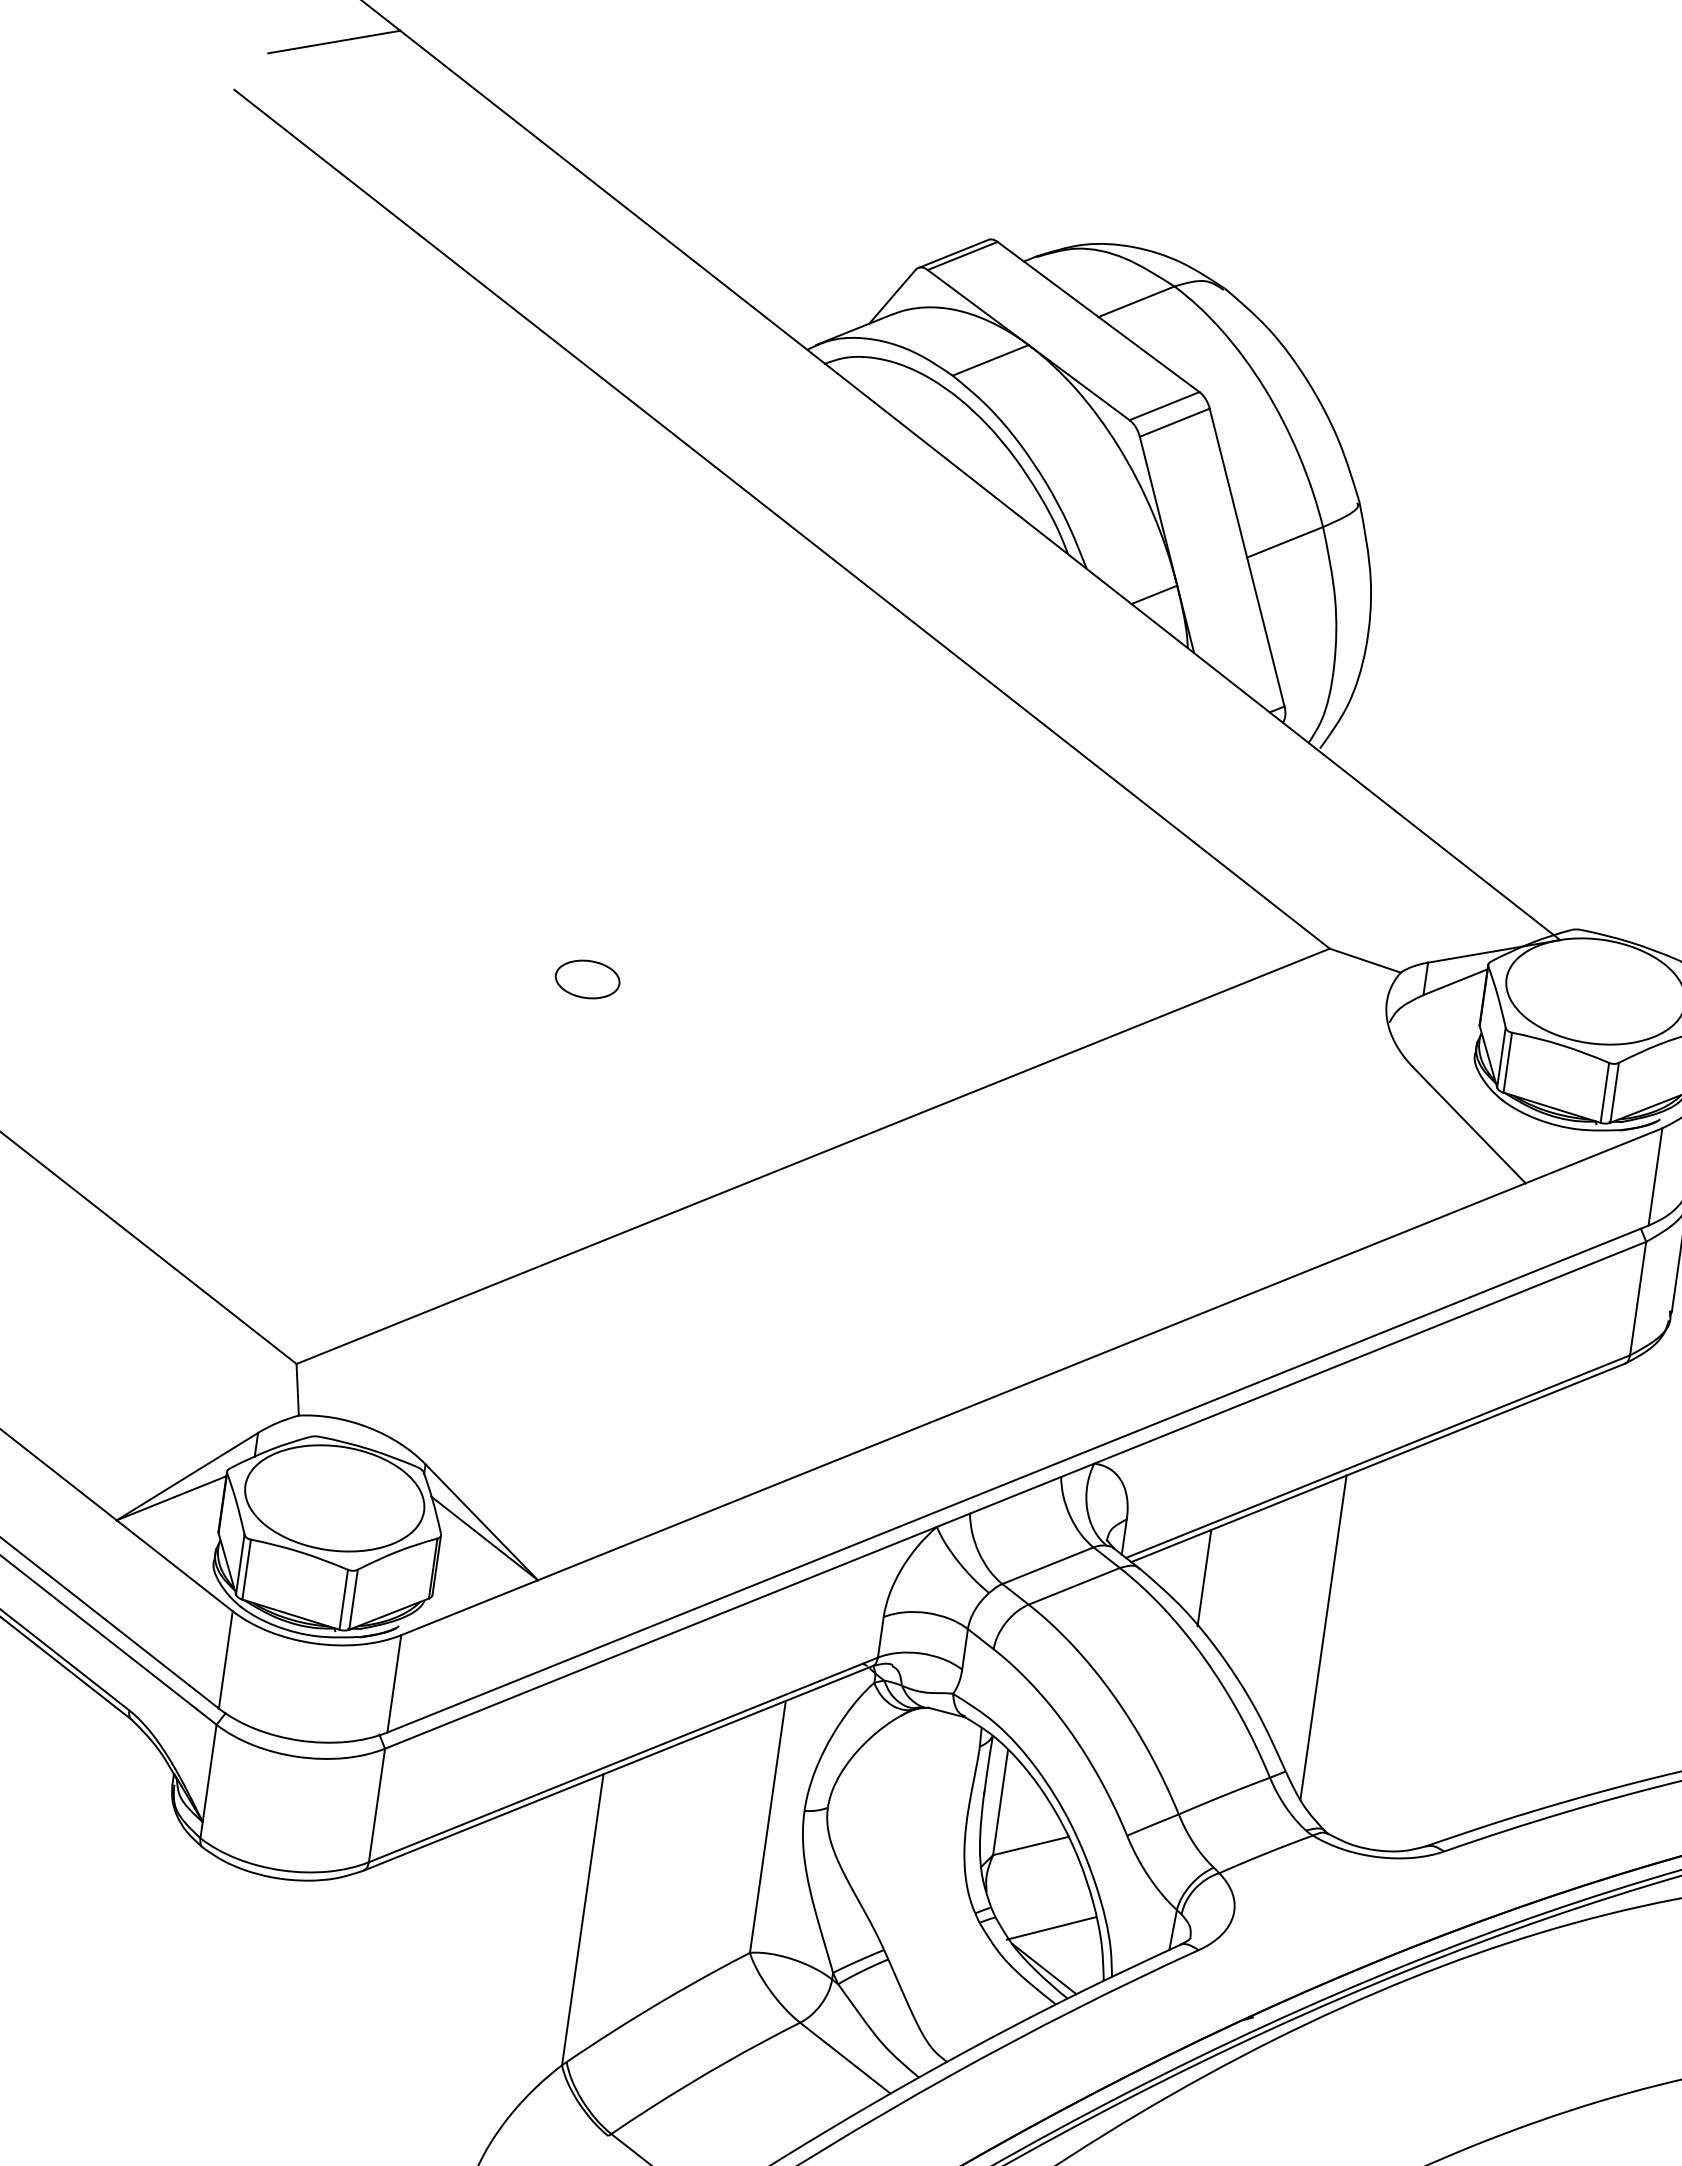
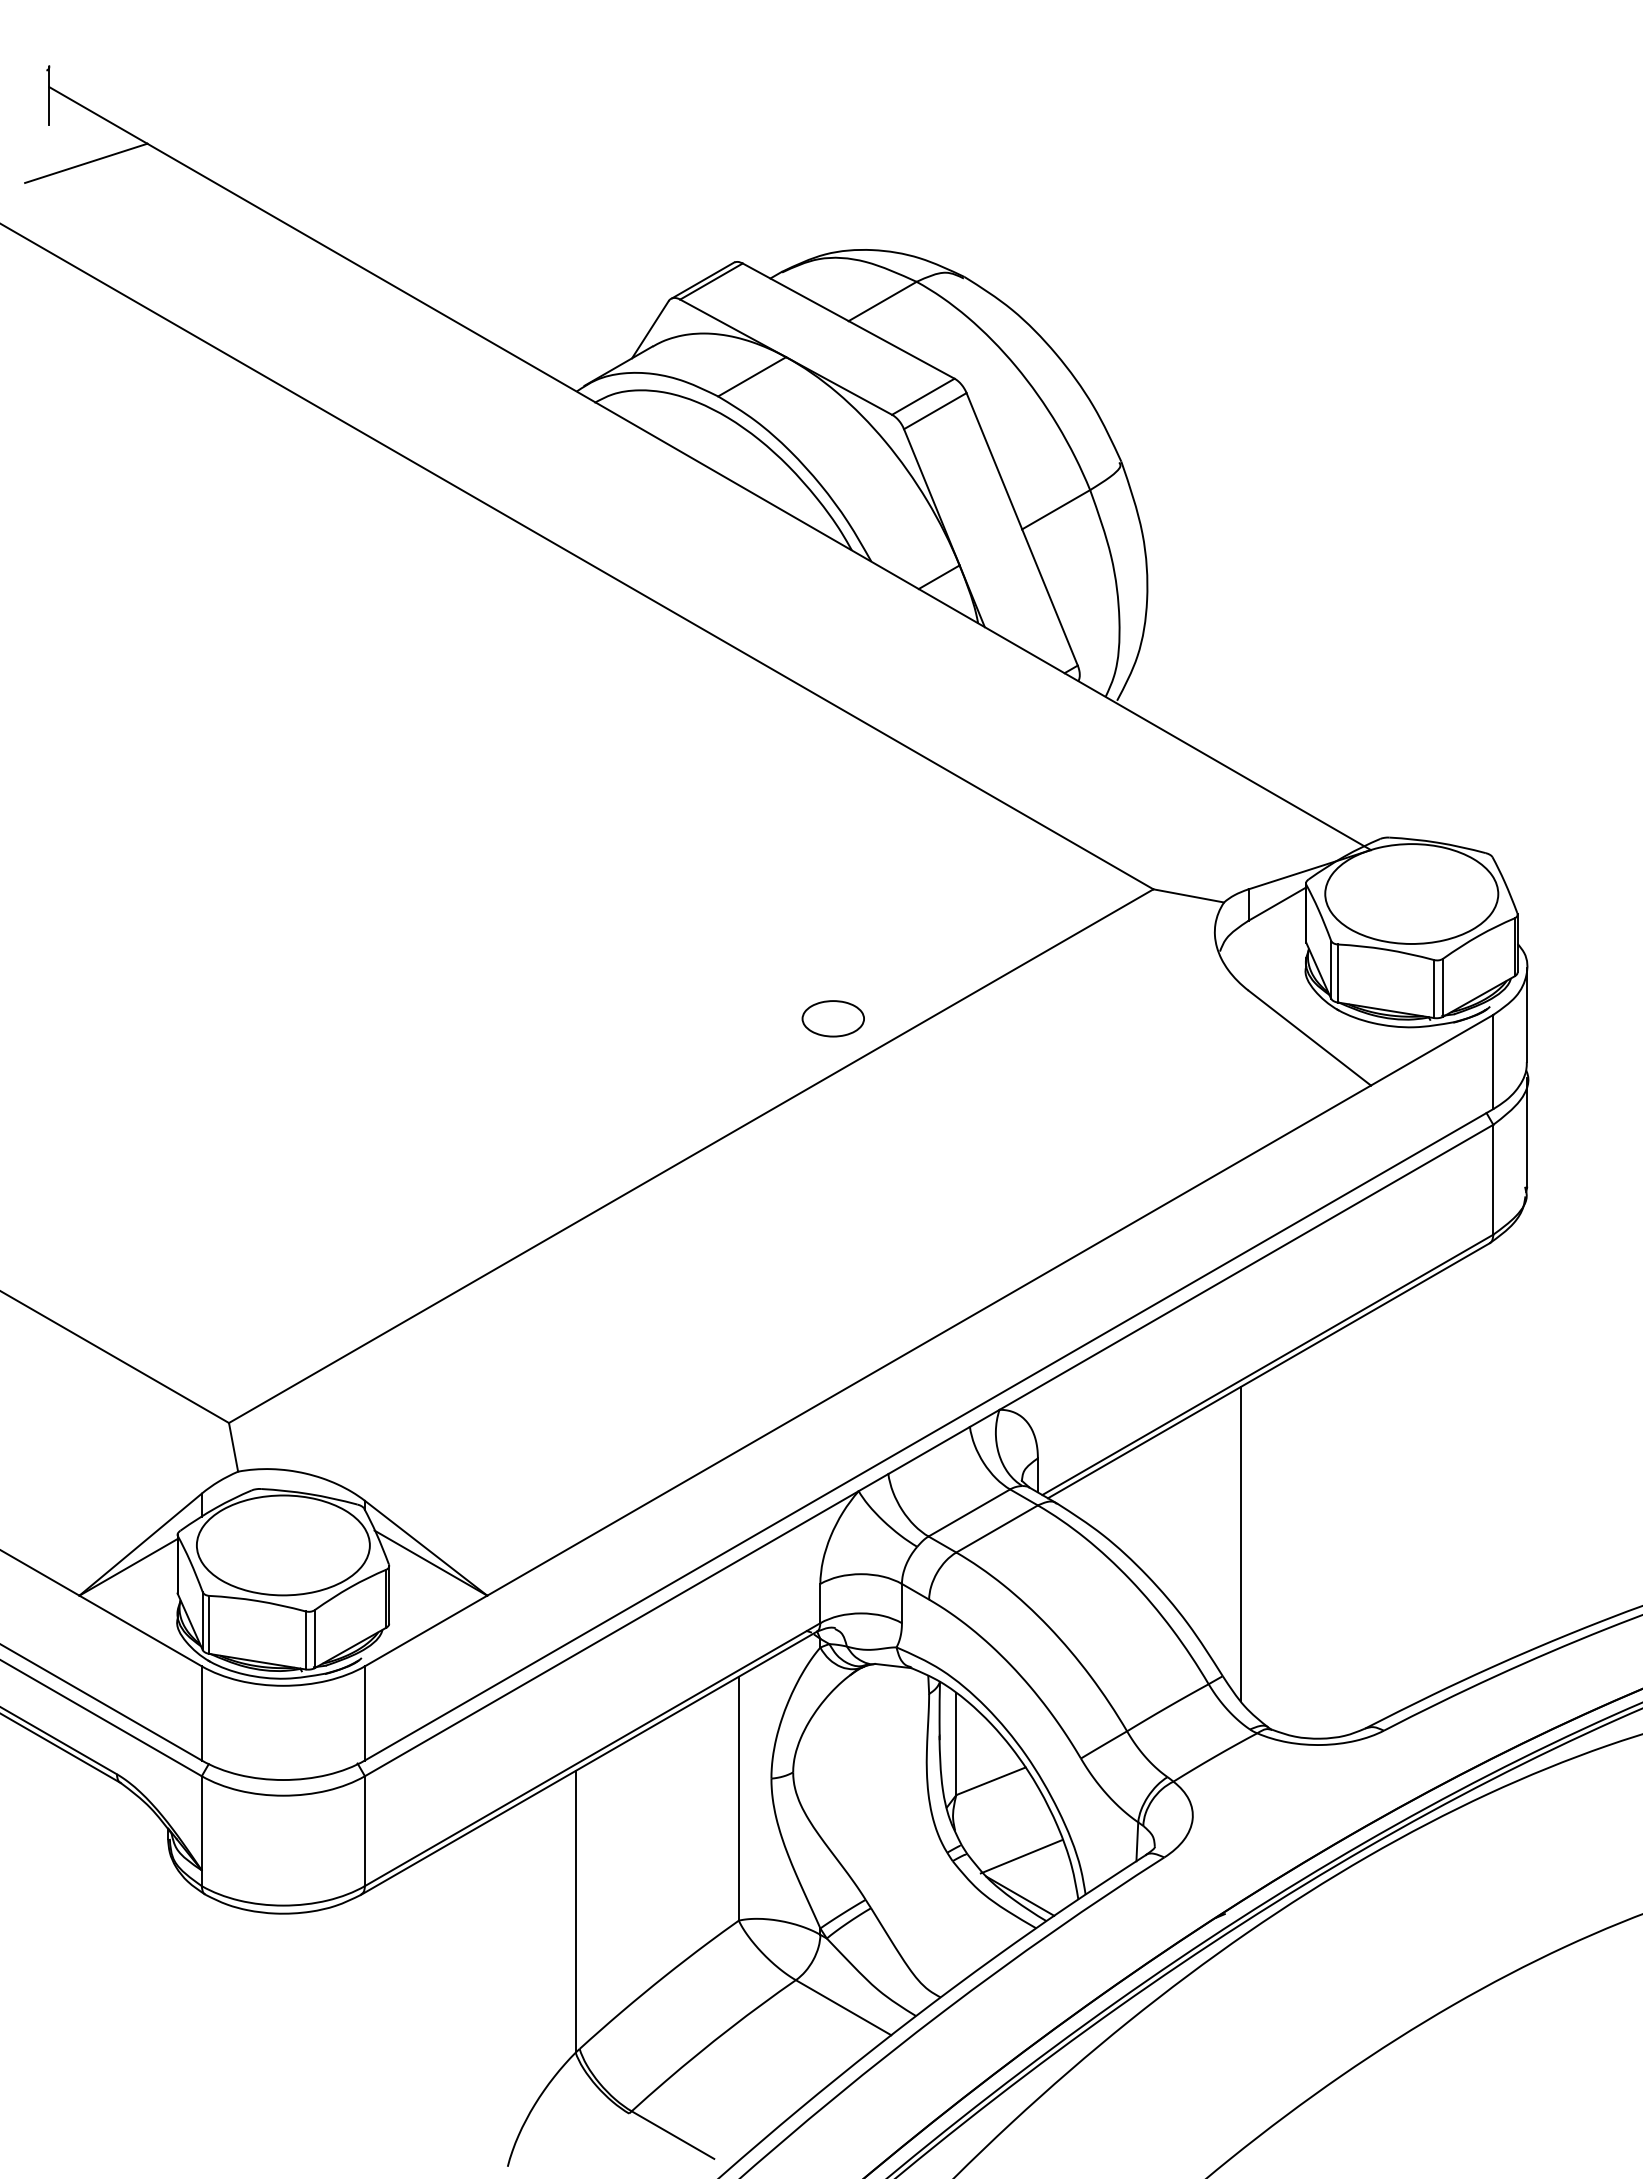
part: (586, 979) -> (832, 1018), moved
line: (1204, 1578) -> (1119, 1503), removed

